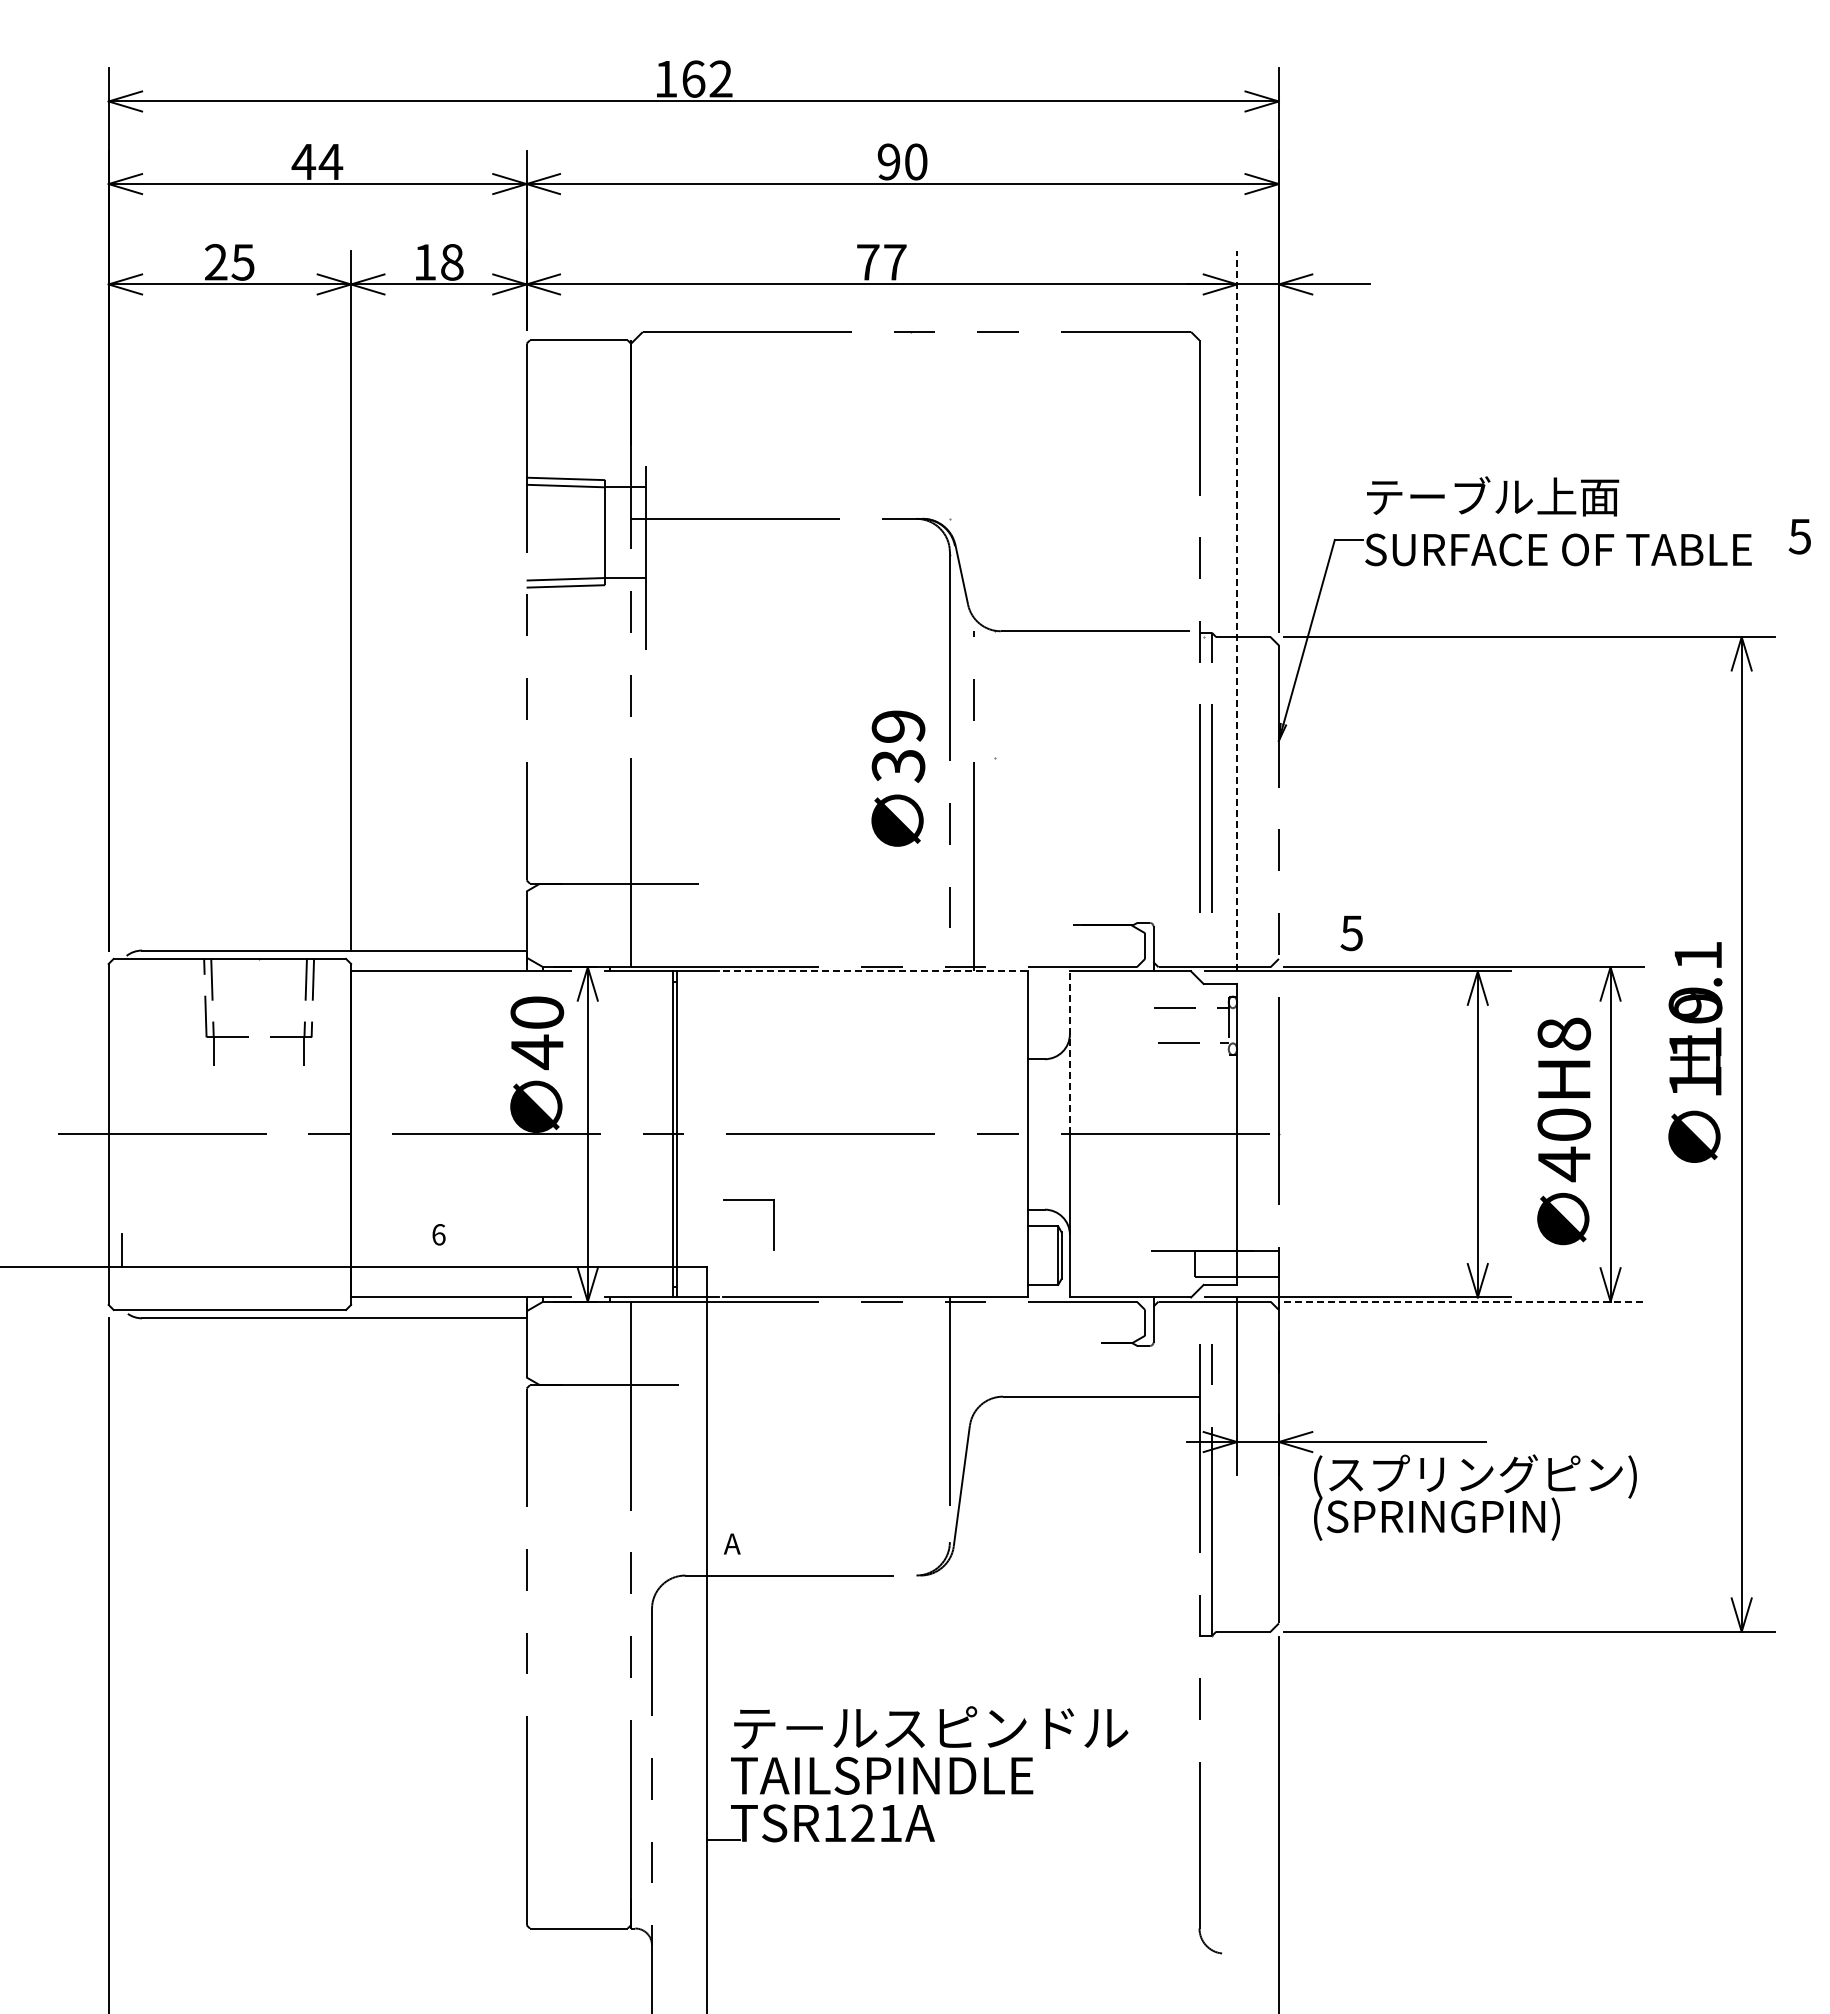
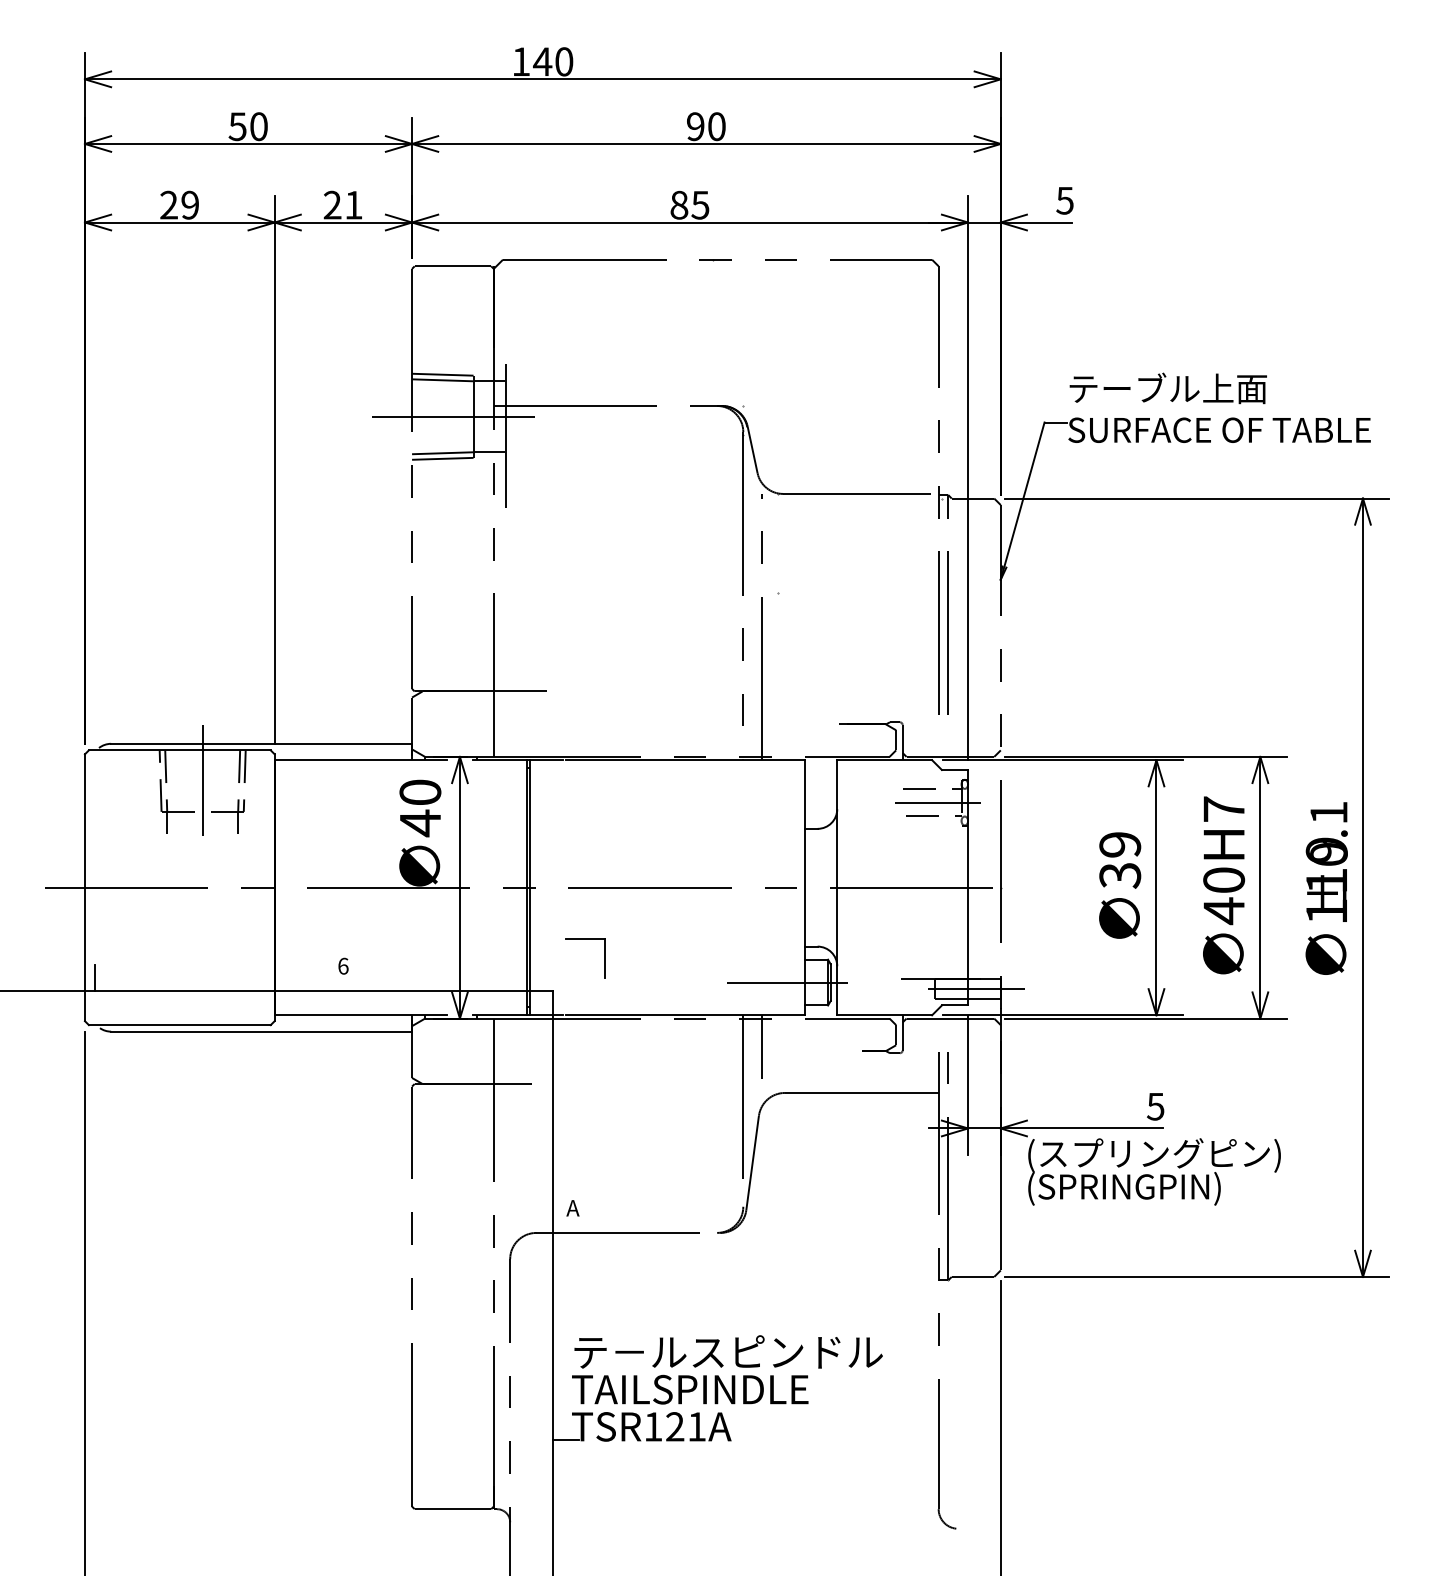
text: (706, 78) -> (552, 61), 162 -> 140
text: (317, 161) -> (248, 126), 44 -> 50
text: (242, 261) -> (189, 204), 25 -> 29
text: (438, 261) -> (343, 204), 18 -> 21
text: (881, 262) -> (689, 205), 77 -> 85
line: (573, 532) -> (448, 416), added
text: (1799, 536) -> (1064, 200), moved
line: (1237, 610) -> (968, 477), dashed -> solid
text: (898, 778) -> (1120, 885), moved
text: (1351, 933) -> (1155, 1106), moved
line: (875, 971) -> (685, 760), dashed -> solid
line: (259, 997) -> (203, 780), added
line: (1198, 1025) -> (937, 802), added
text: (1564, 1033) -> (1224, 808), 40H8 -> 40H7
line: (1069, 1052) -> (836, 823), dashed -> solid
text: (1695, 1052) -> (1326, 888), moved
line: (1006, 1255) -> (787, 982), added
line: (1248, 1264) -> (976, 989), added
line: (1464, 1301) -> (1146, 1018), dashed -> solid
line: (973, 1338) -> (761, 1047), added

